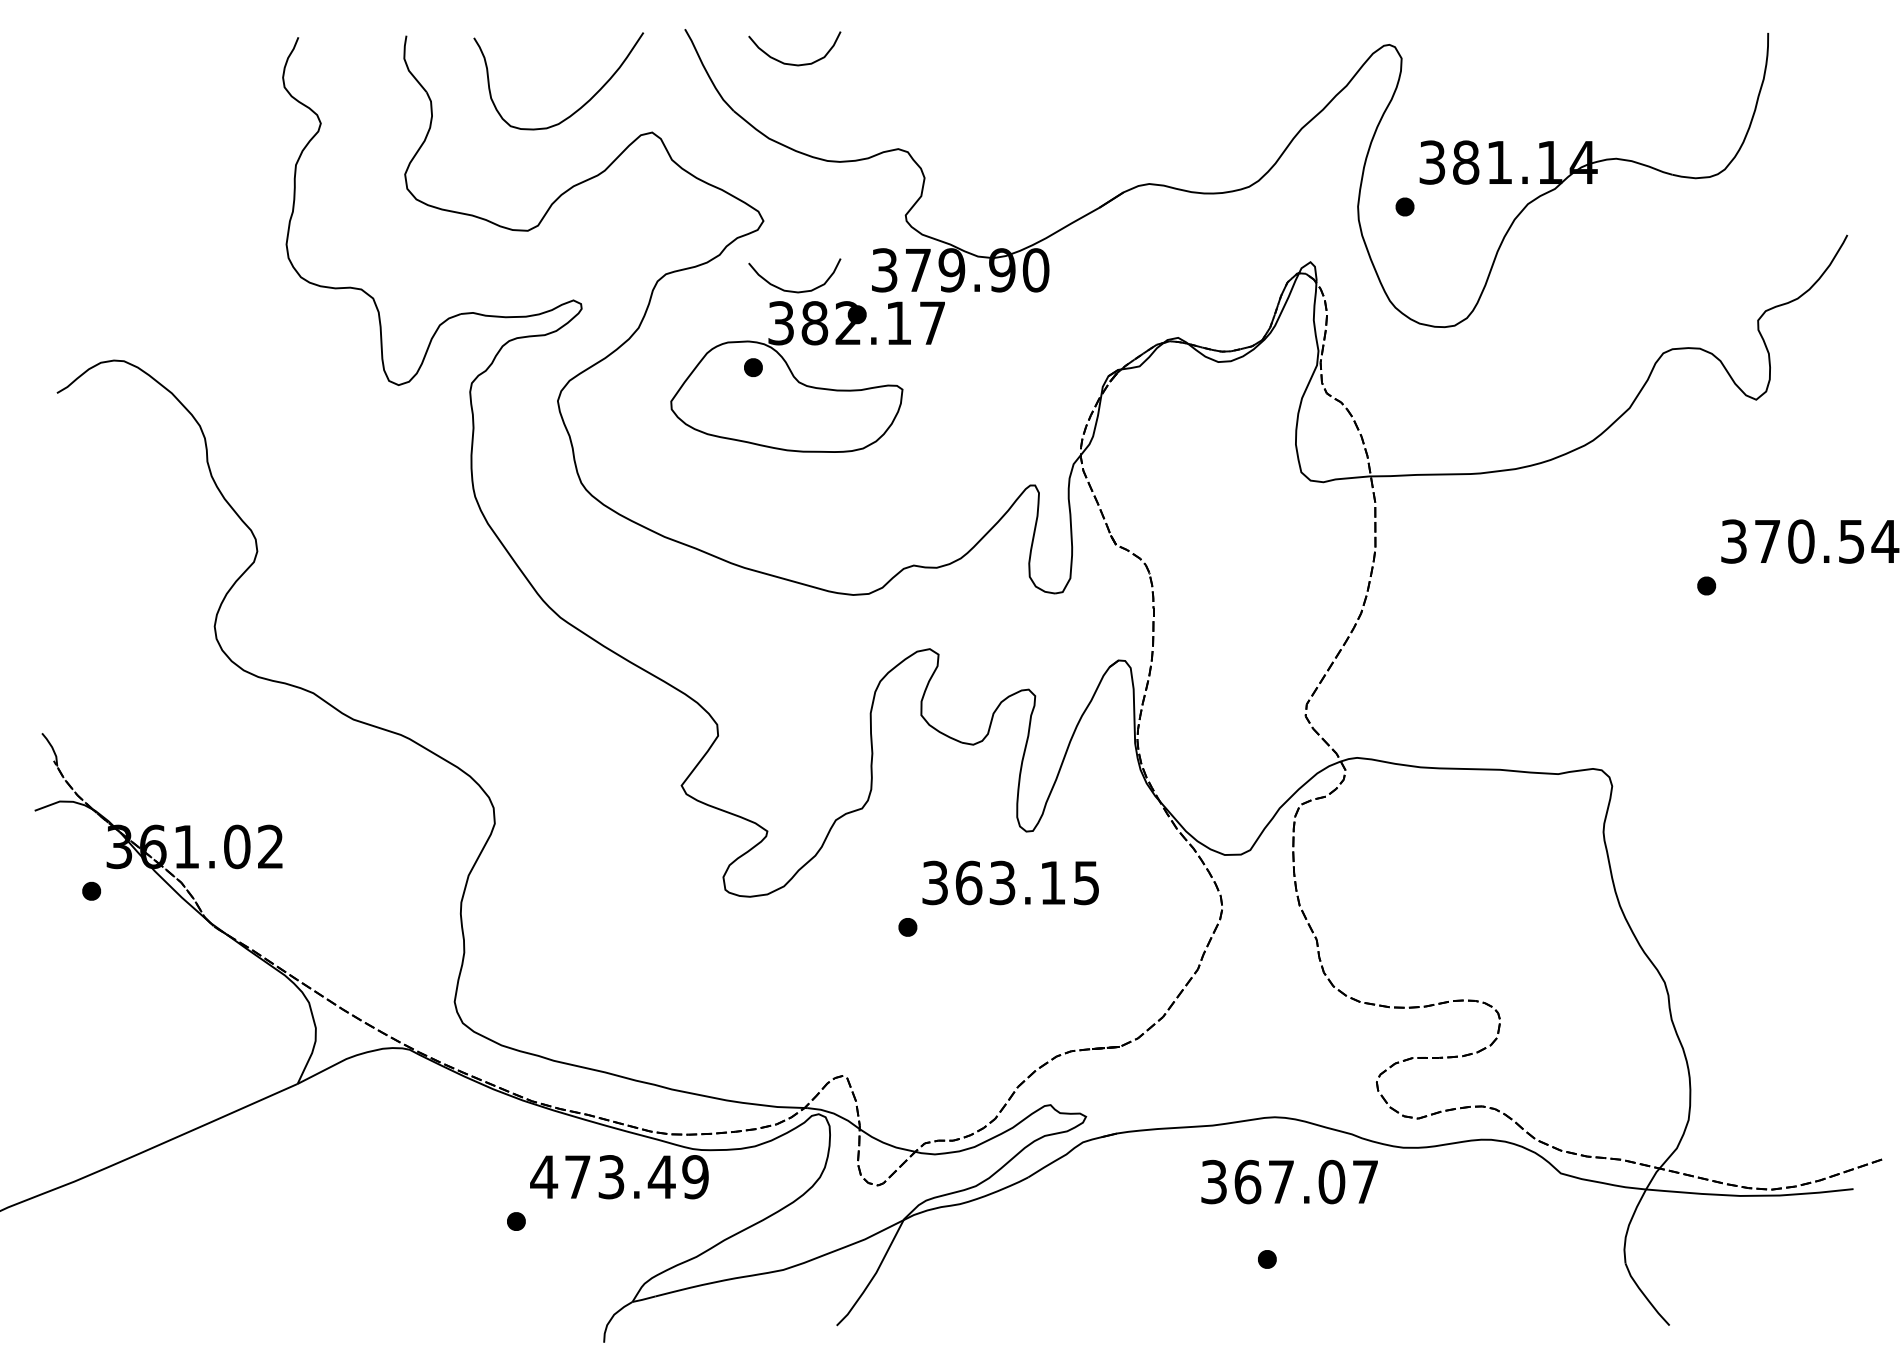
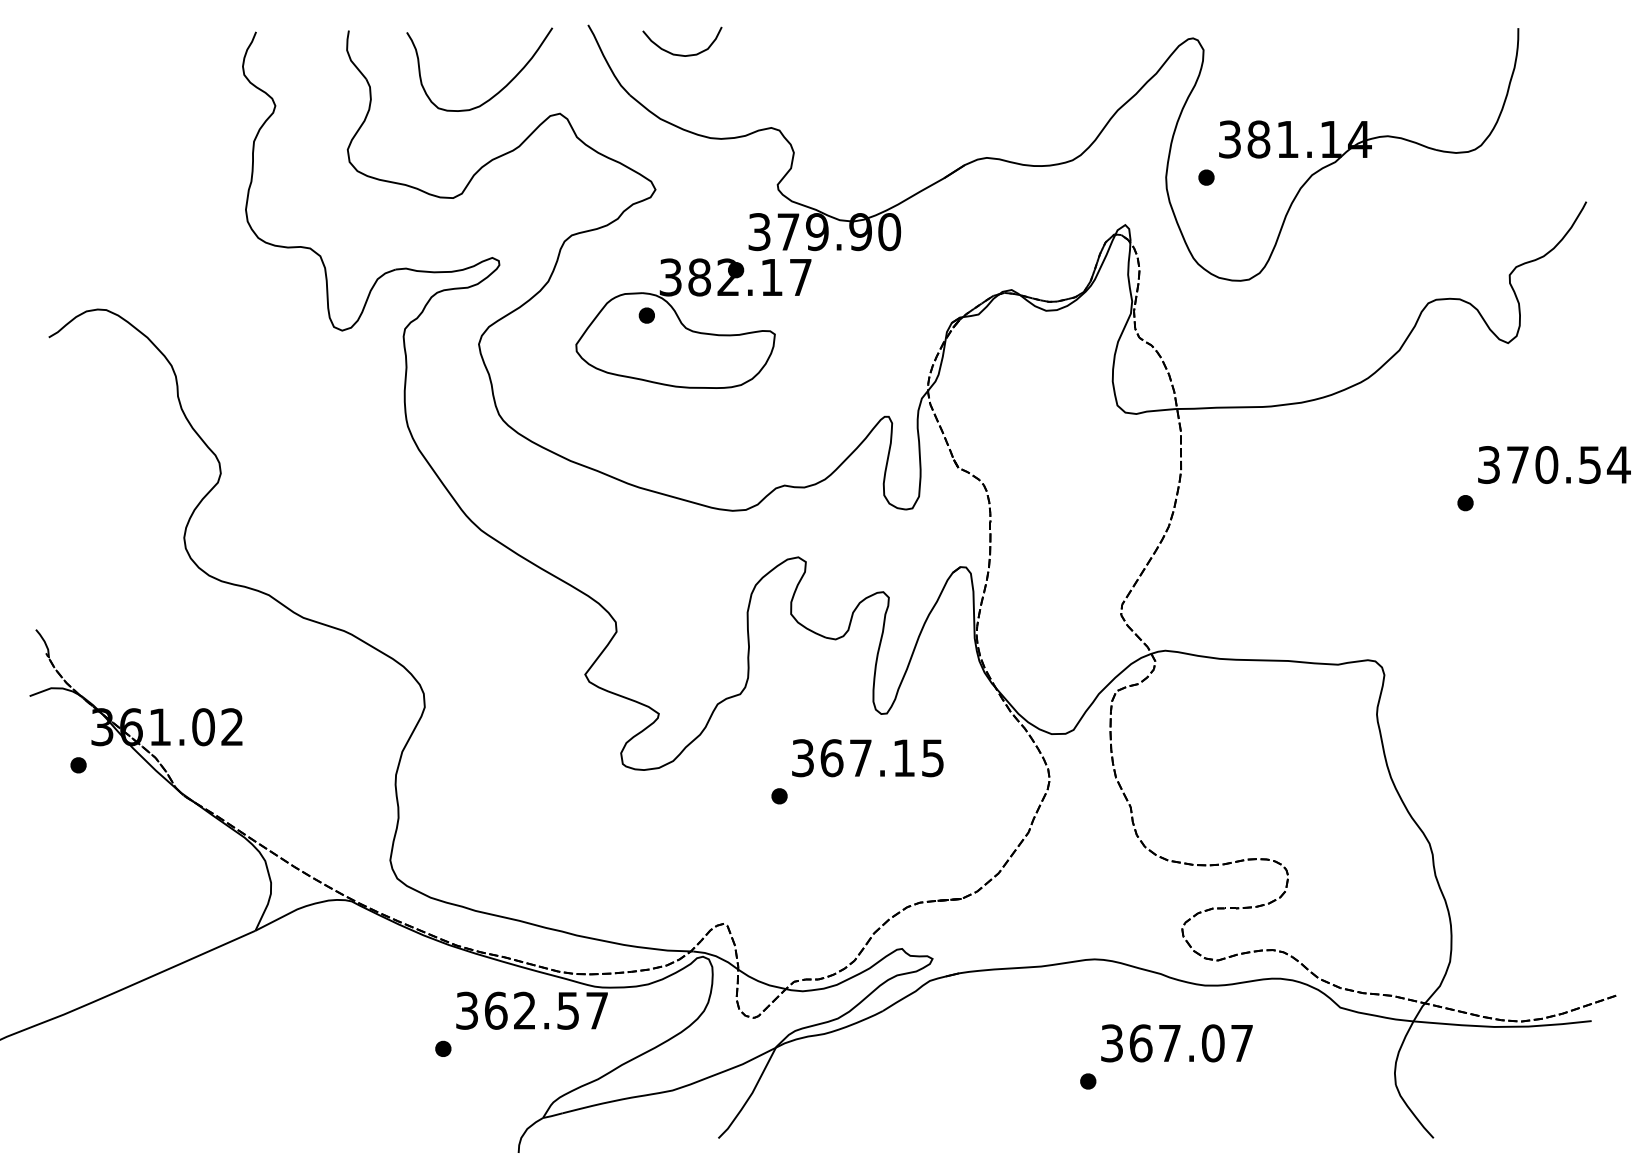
curve: (792, 290) -> (680, 249), removed
text: (1002, 882) -> (860, 757), 363.15 -> 367.15
text: (619, 1177) -> (531, 1011), 473.49 -> 362.57
text: (1289, 1181) -> (1176, 1042), moved

